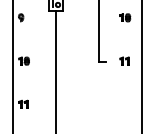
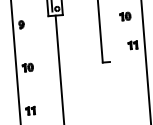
part: (124, 60) -> (132, 44), moved

